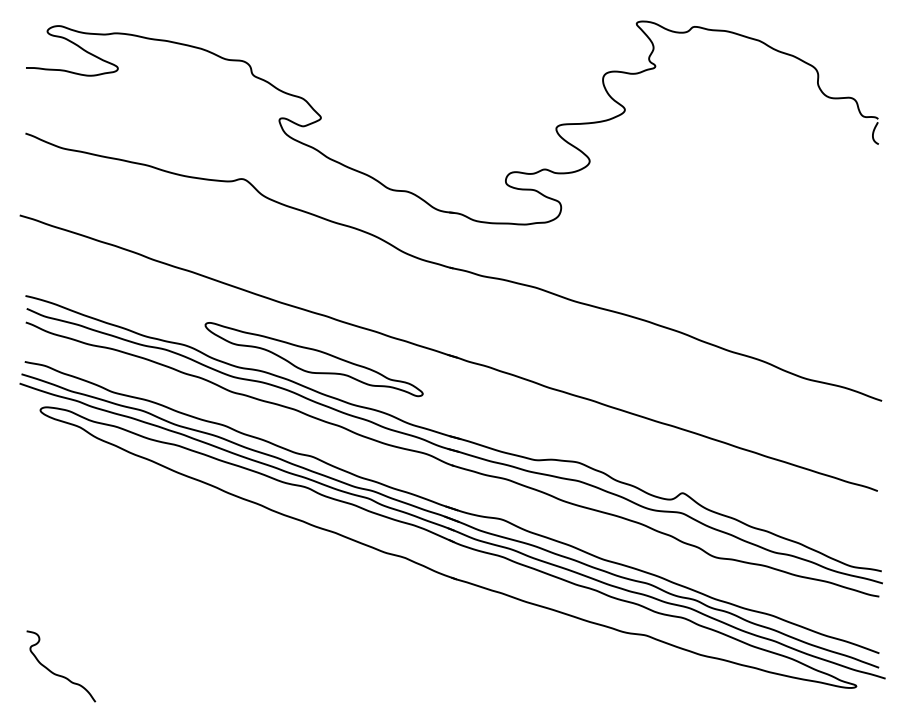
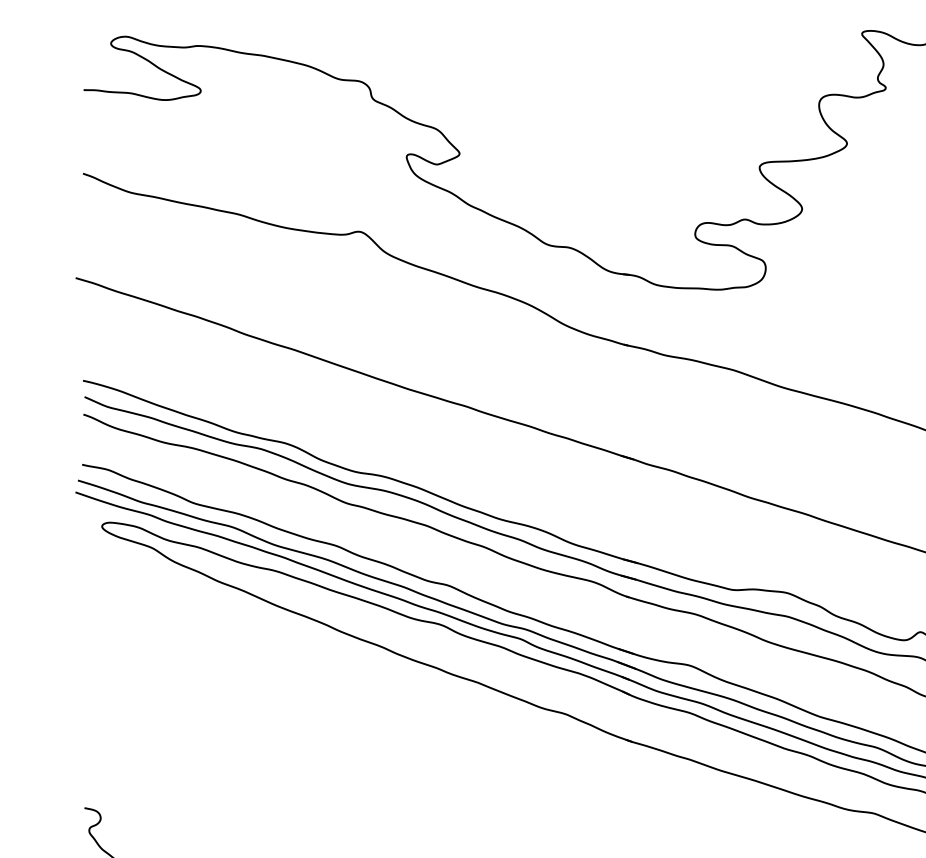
part: (313, 359) -> (450, 461), removed

